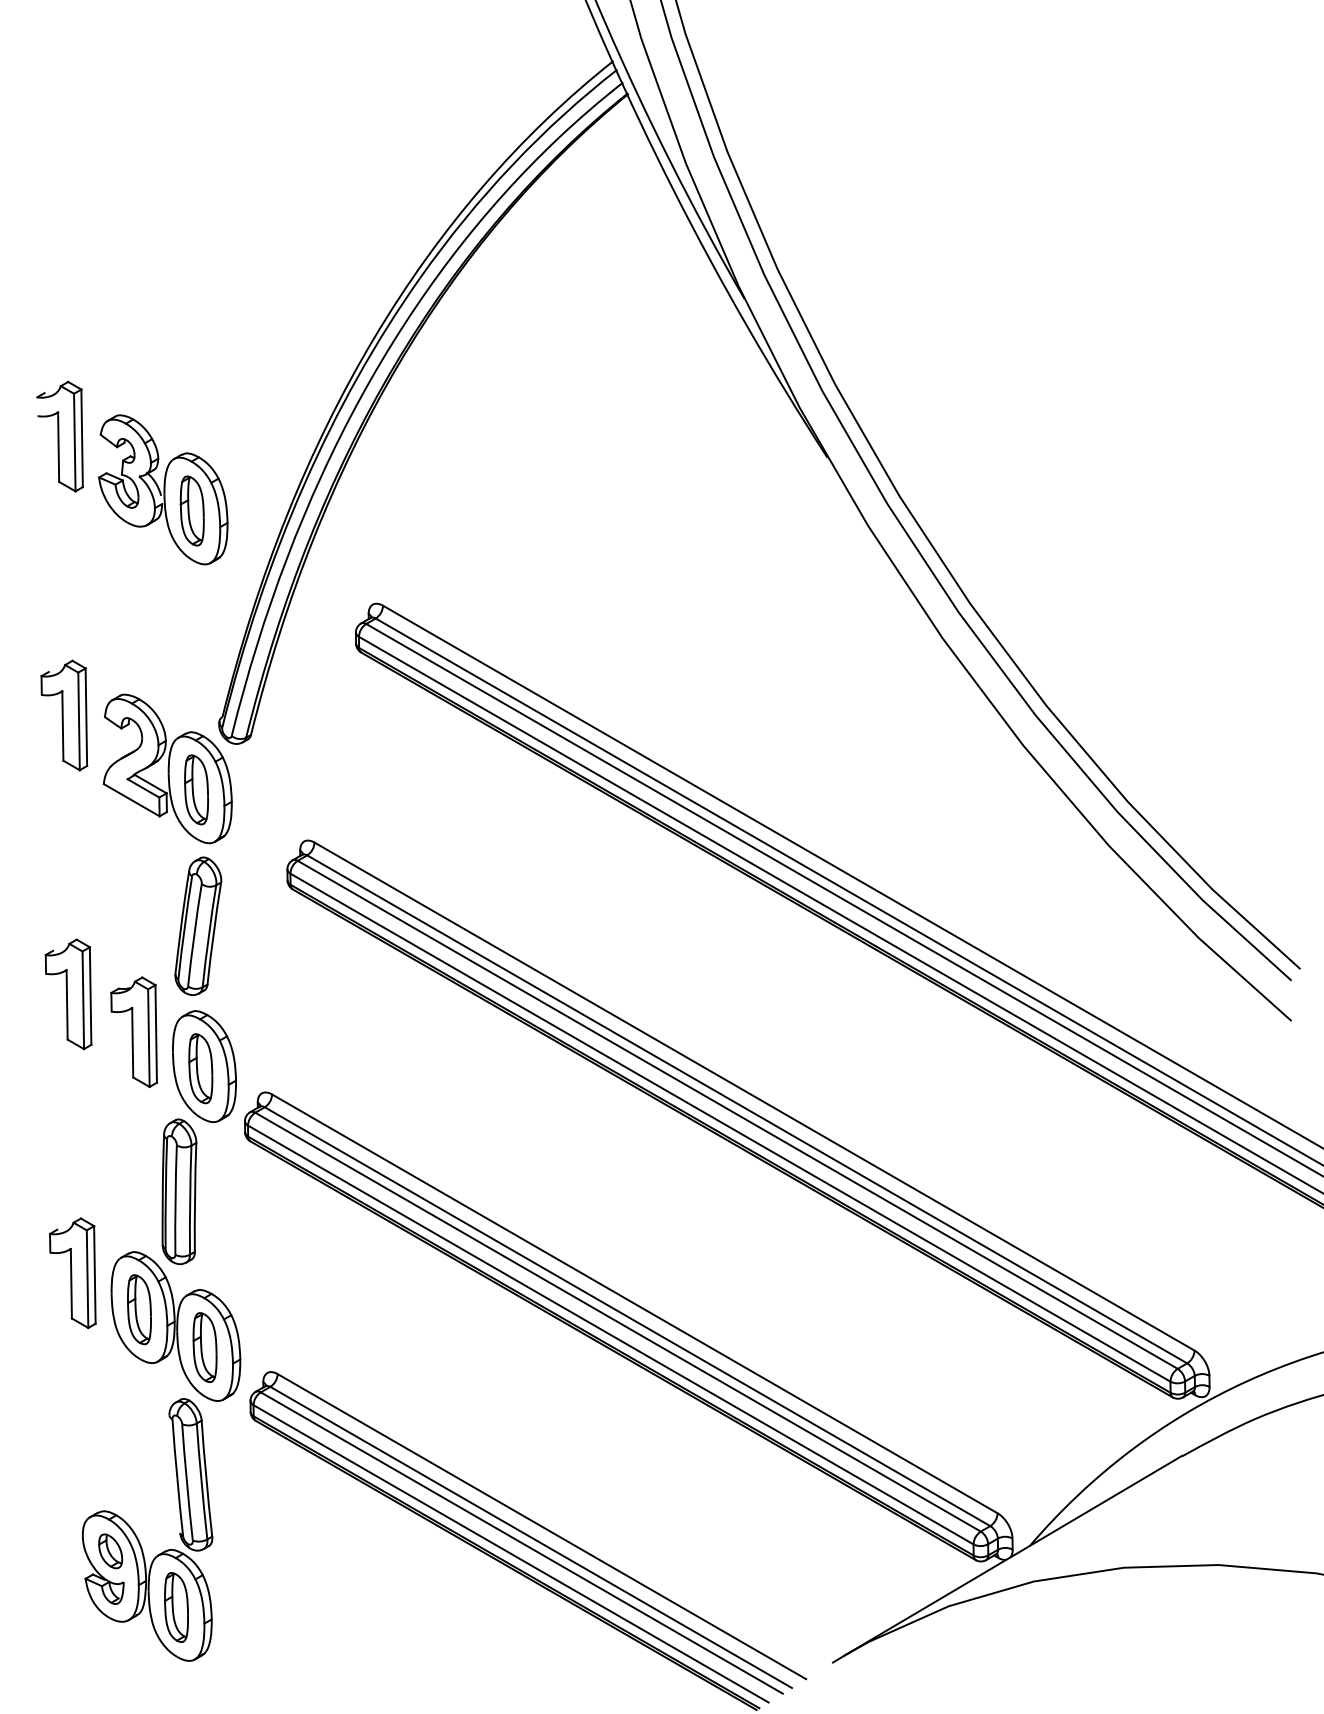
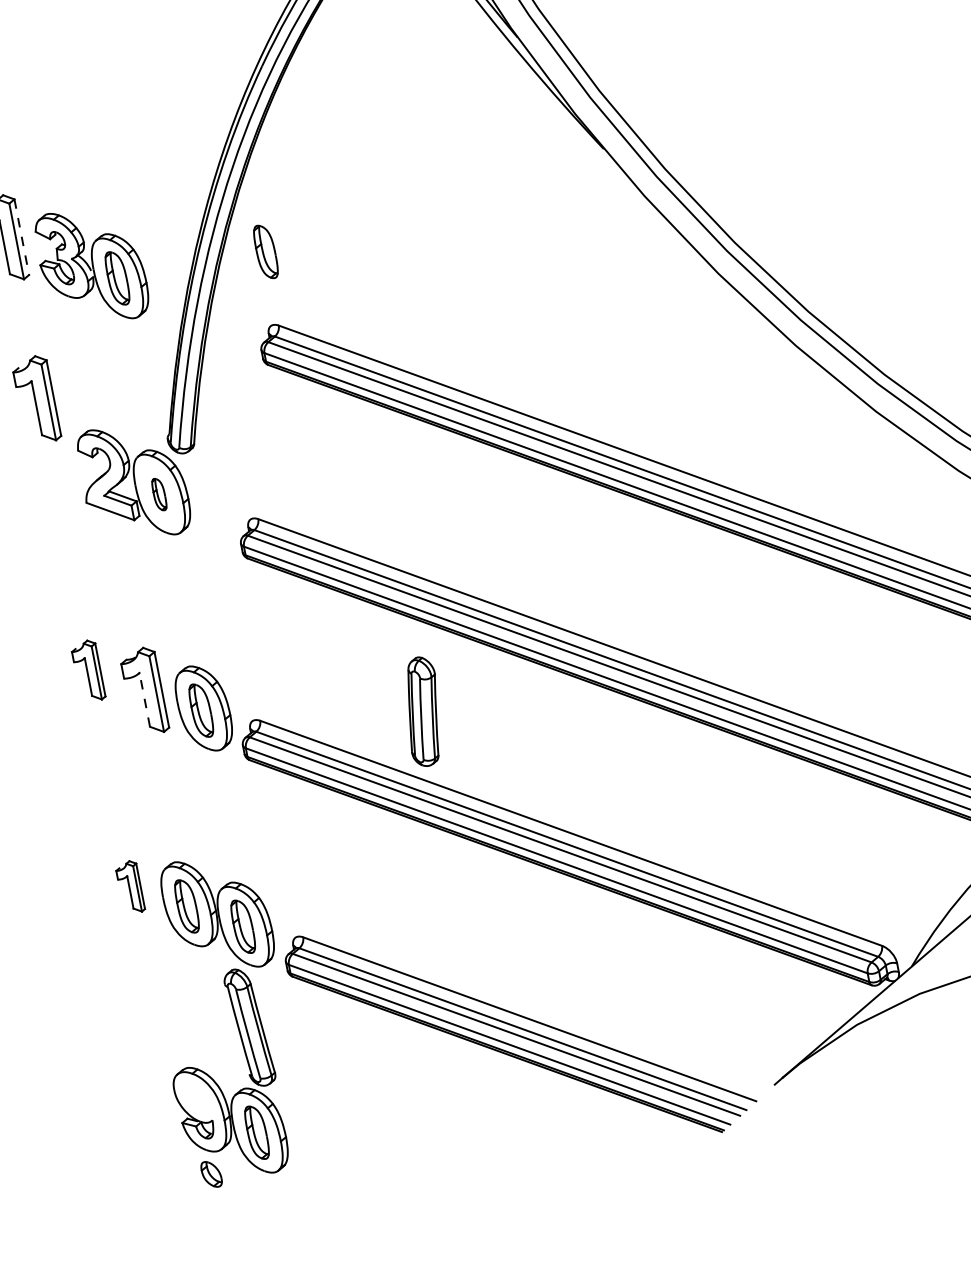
line: (82, 438) -> (22, 237), solid -> dashed
part: (382, 510) -> (265, 251), added
part: (64, 715) -> (36, 399), moved
part: (196, 789) -> (159, 494), size x0.6
part: (198, 925) -> (423, 711), moved
part: (68, 994) -> (88, 671), size x0.7
line: (132, 1042) -> (144, 699), solid -> dashed
part: (179, 1191) -> (201, 809), removed
part: (72, 1273) -> (129, 887), size x0.6
part: (110, 1551) -> (211, 1174), moved

